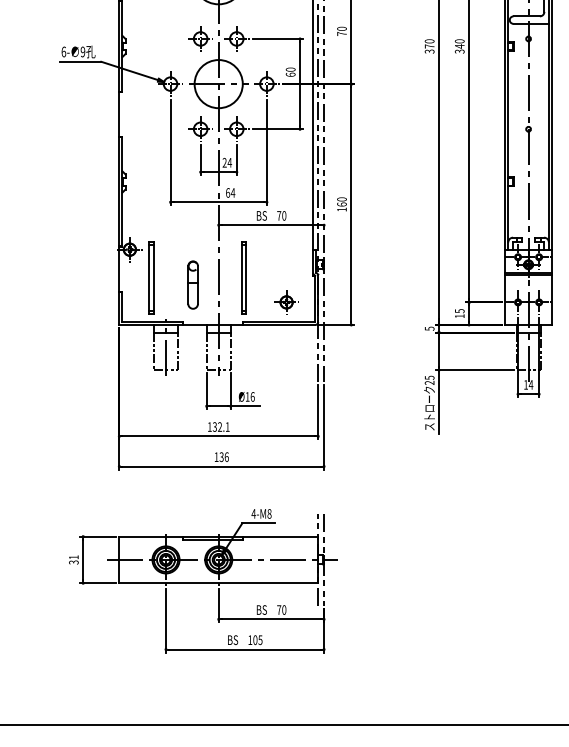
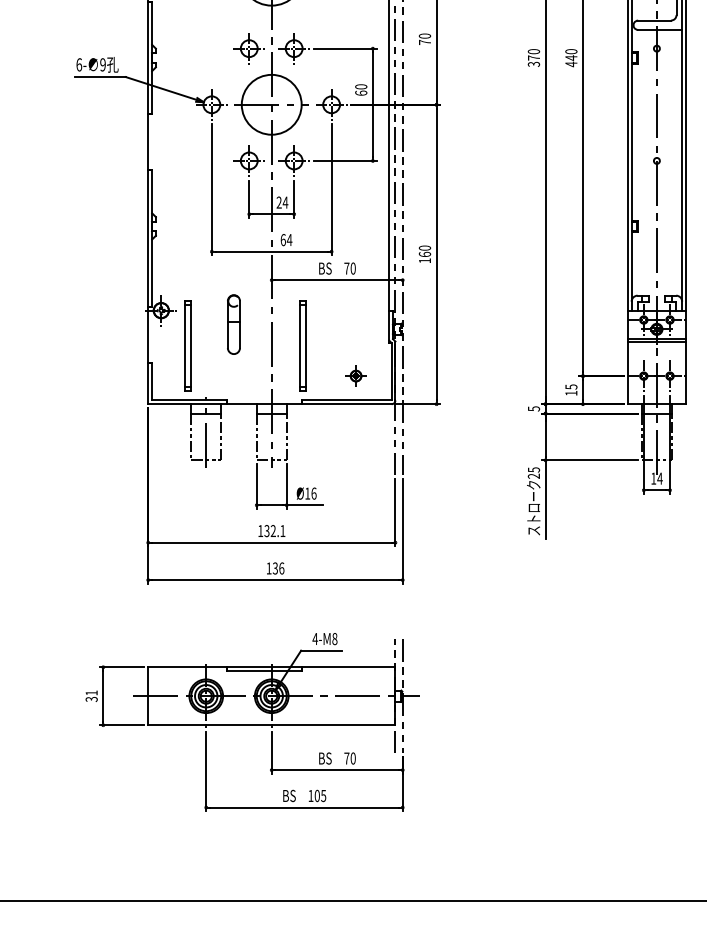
text: (459, 51) -> (571, 64), 340 -> 440
part: (192, 285) -> (233, 324), moved
part: (286, 301) -> (355, 375), size x0.7

